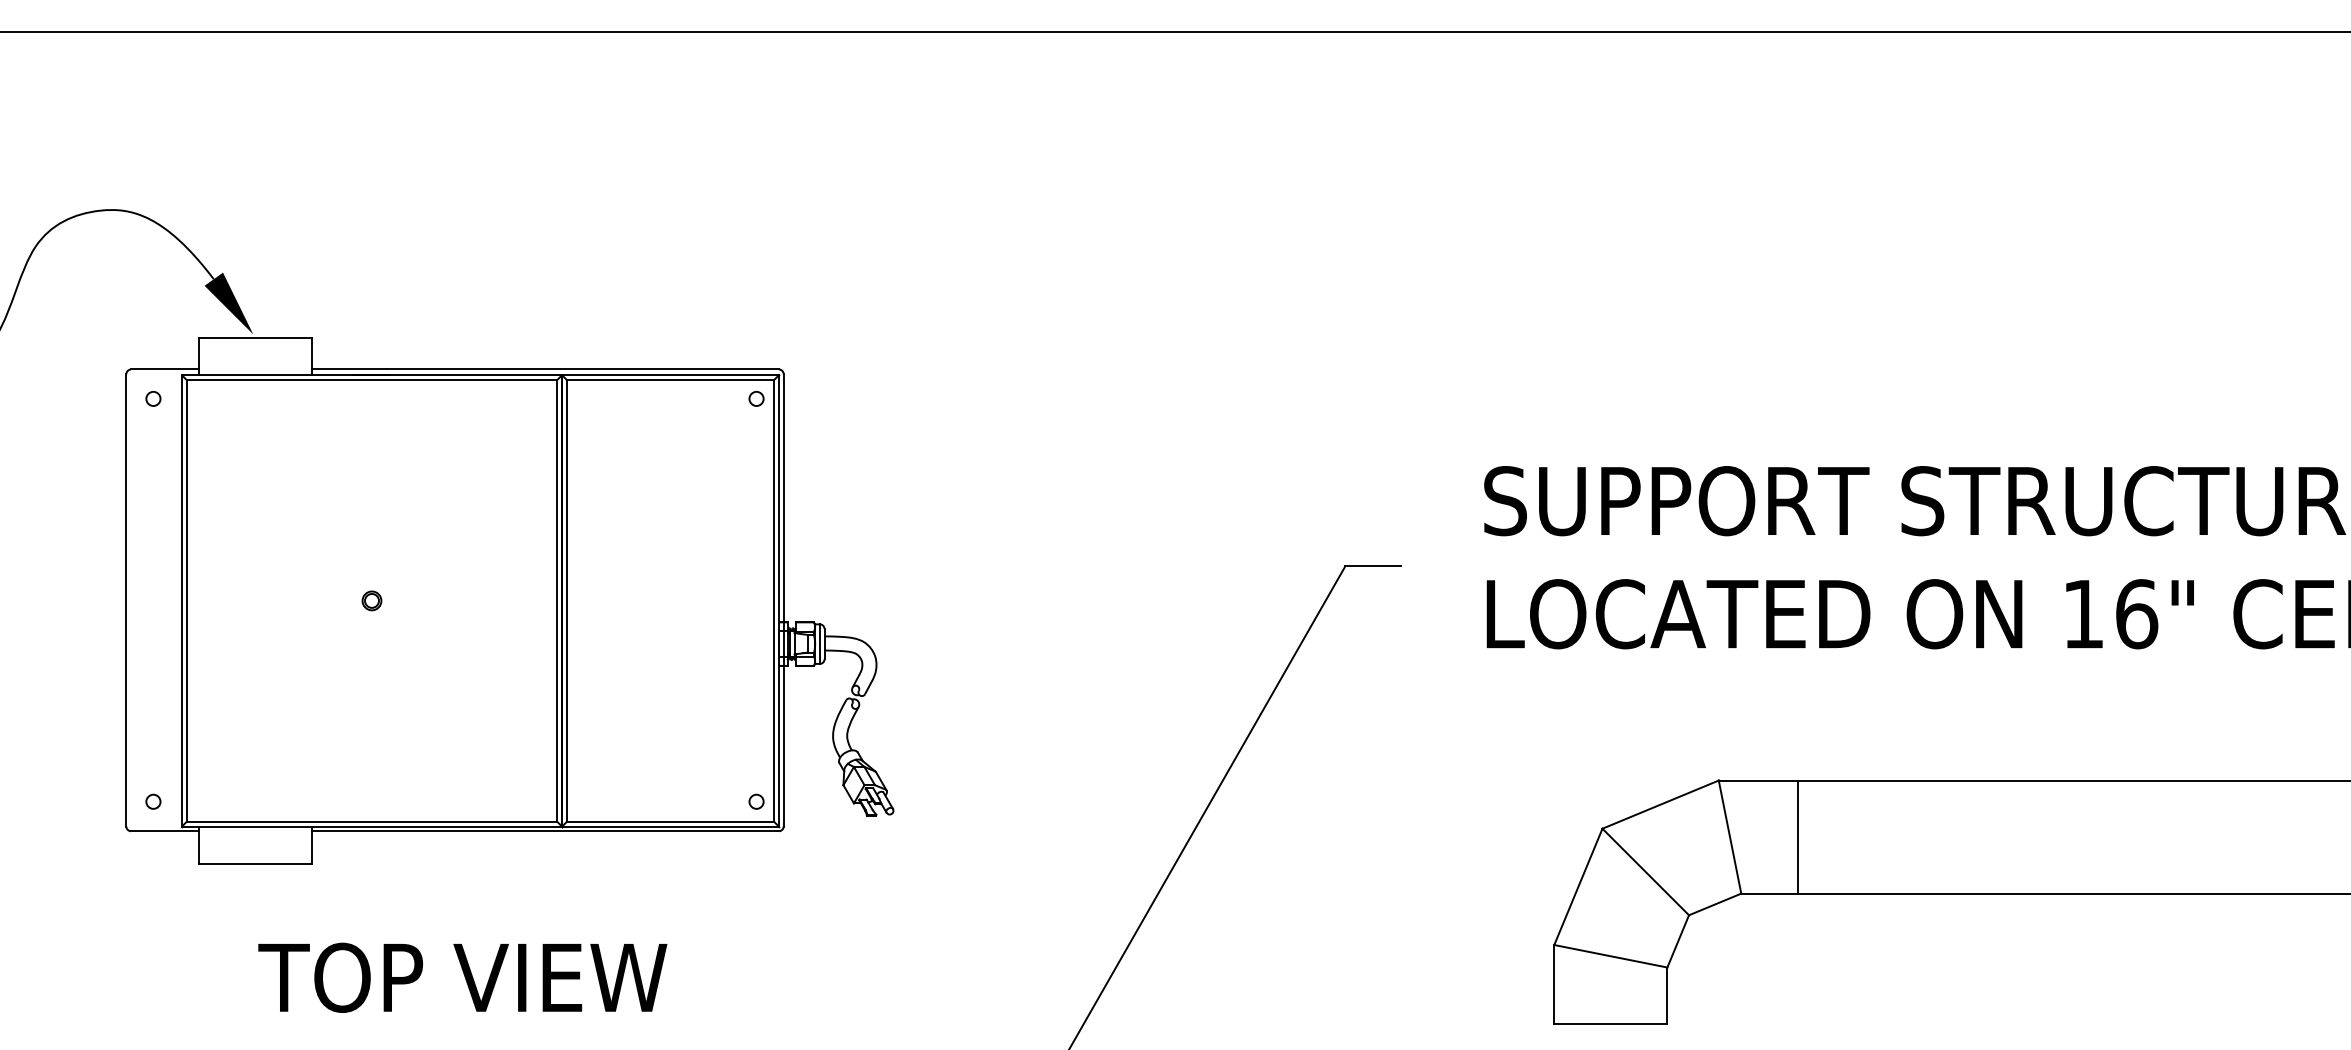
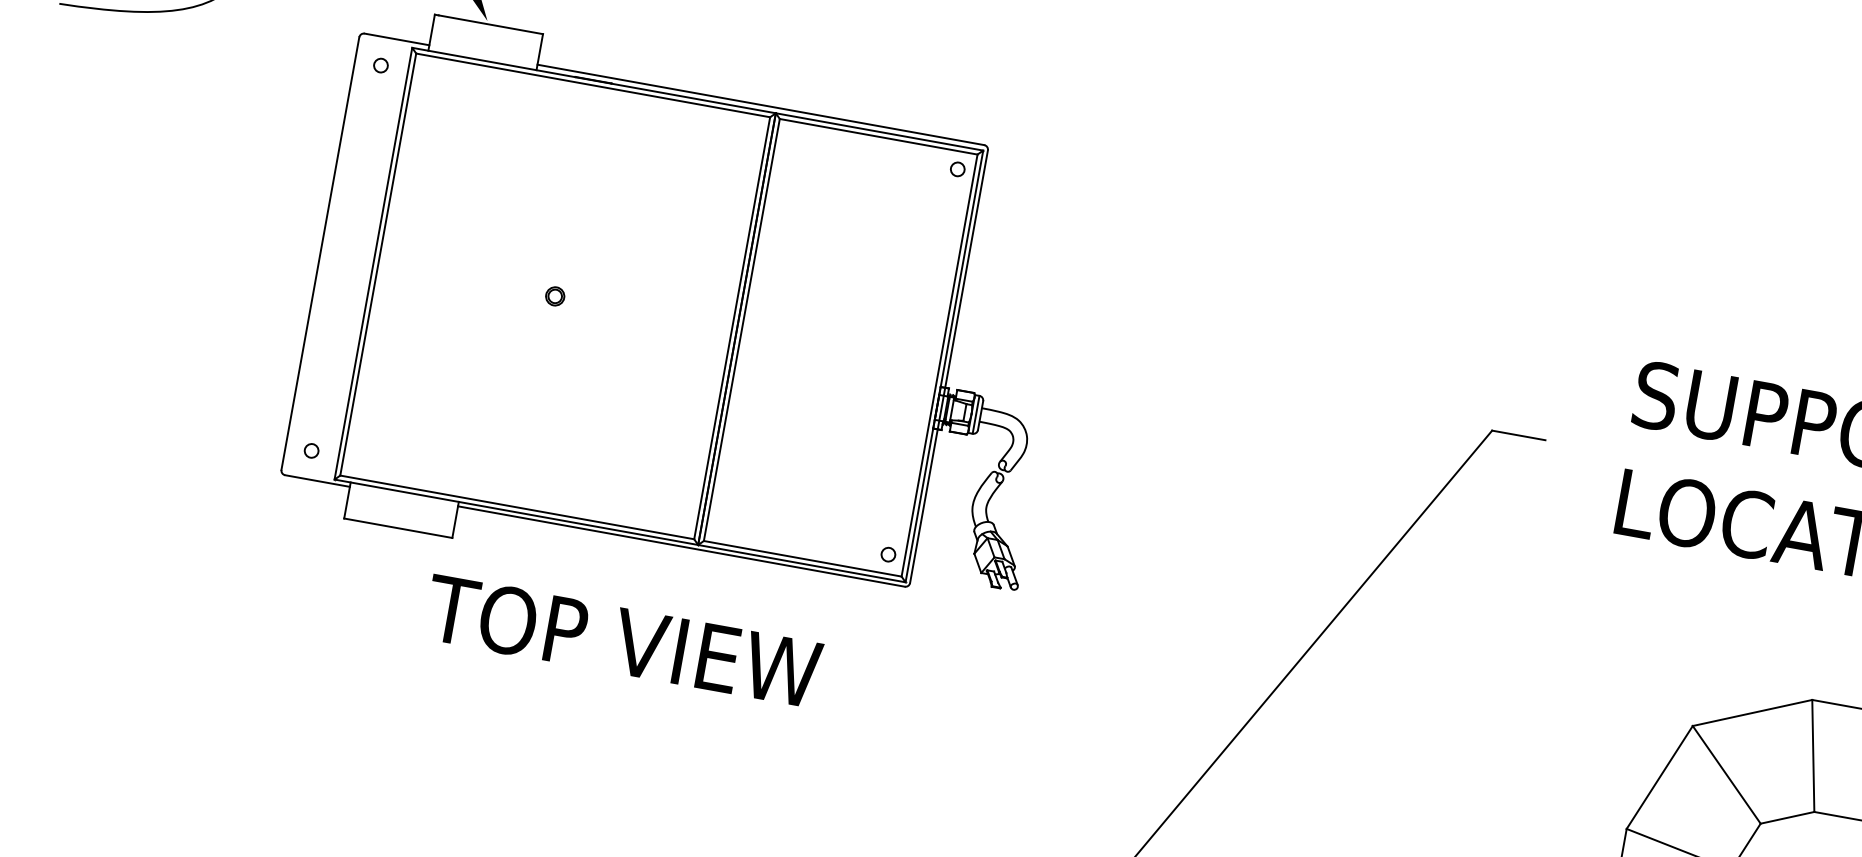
text: (462, 977) -> (623, 640), moved

